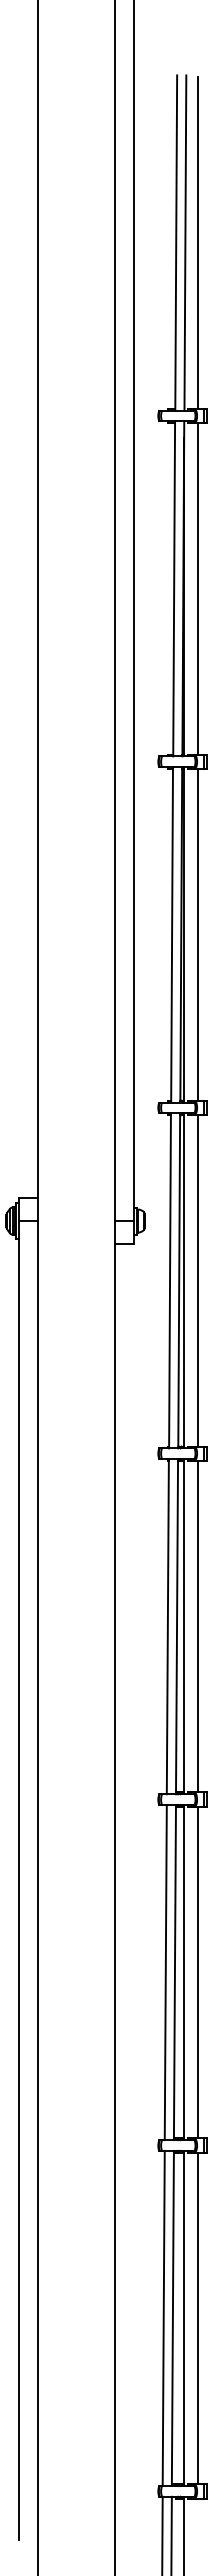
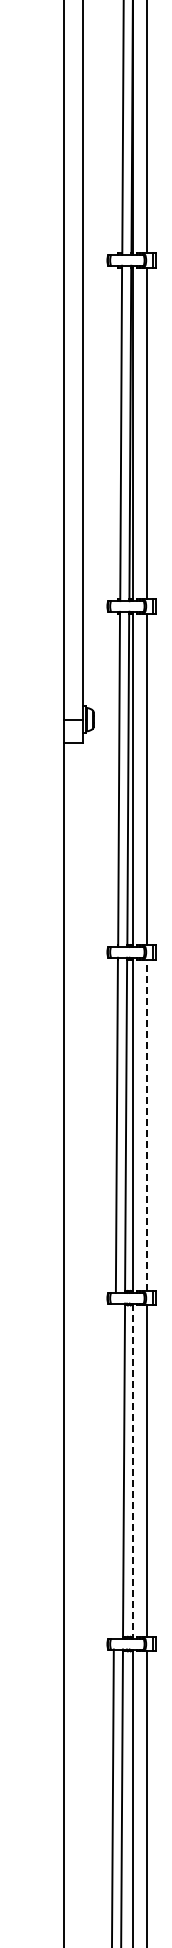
line: (198, 1626) -> (147, 1125), solid -> dashed
line: (165, 1972) -> (114, 1471), removed
line: (184, 1972) -> (133, 1471), solid -> dashed

